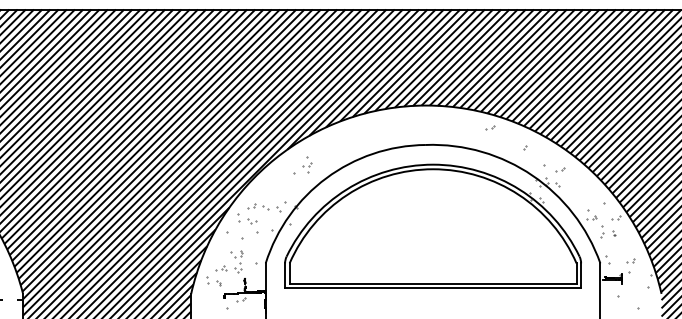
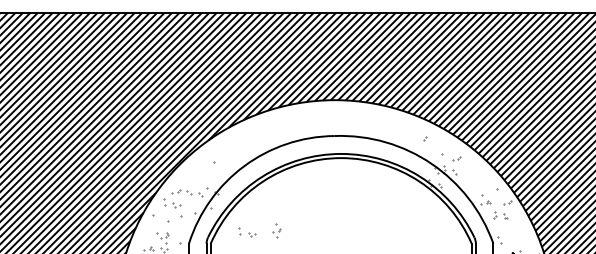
part: (490, 127) -> (393, 120), removed
part: (307, 164) -> (277, 230), moved
part: (602, 231) -> (495, 214), size x0.6
part: (330, 250) -> (247, 232), added
part: (630, 260) -> (520, 241), removed

